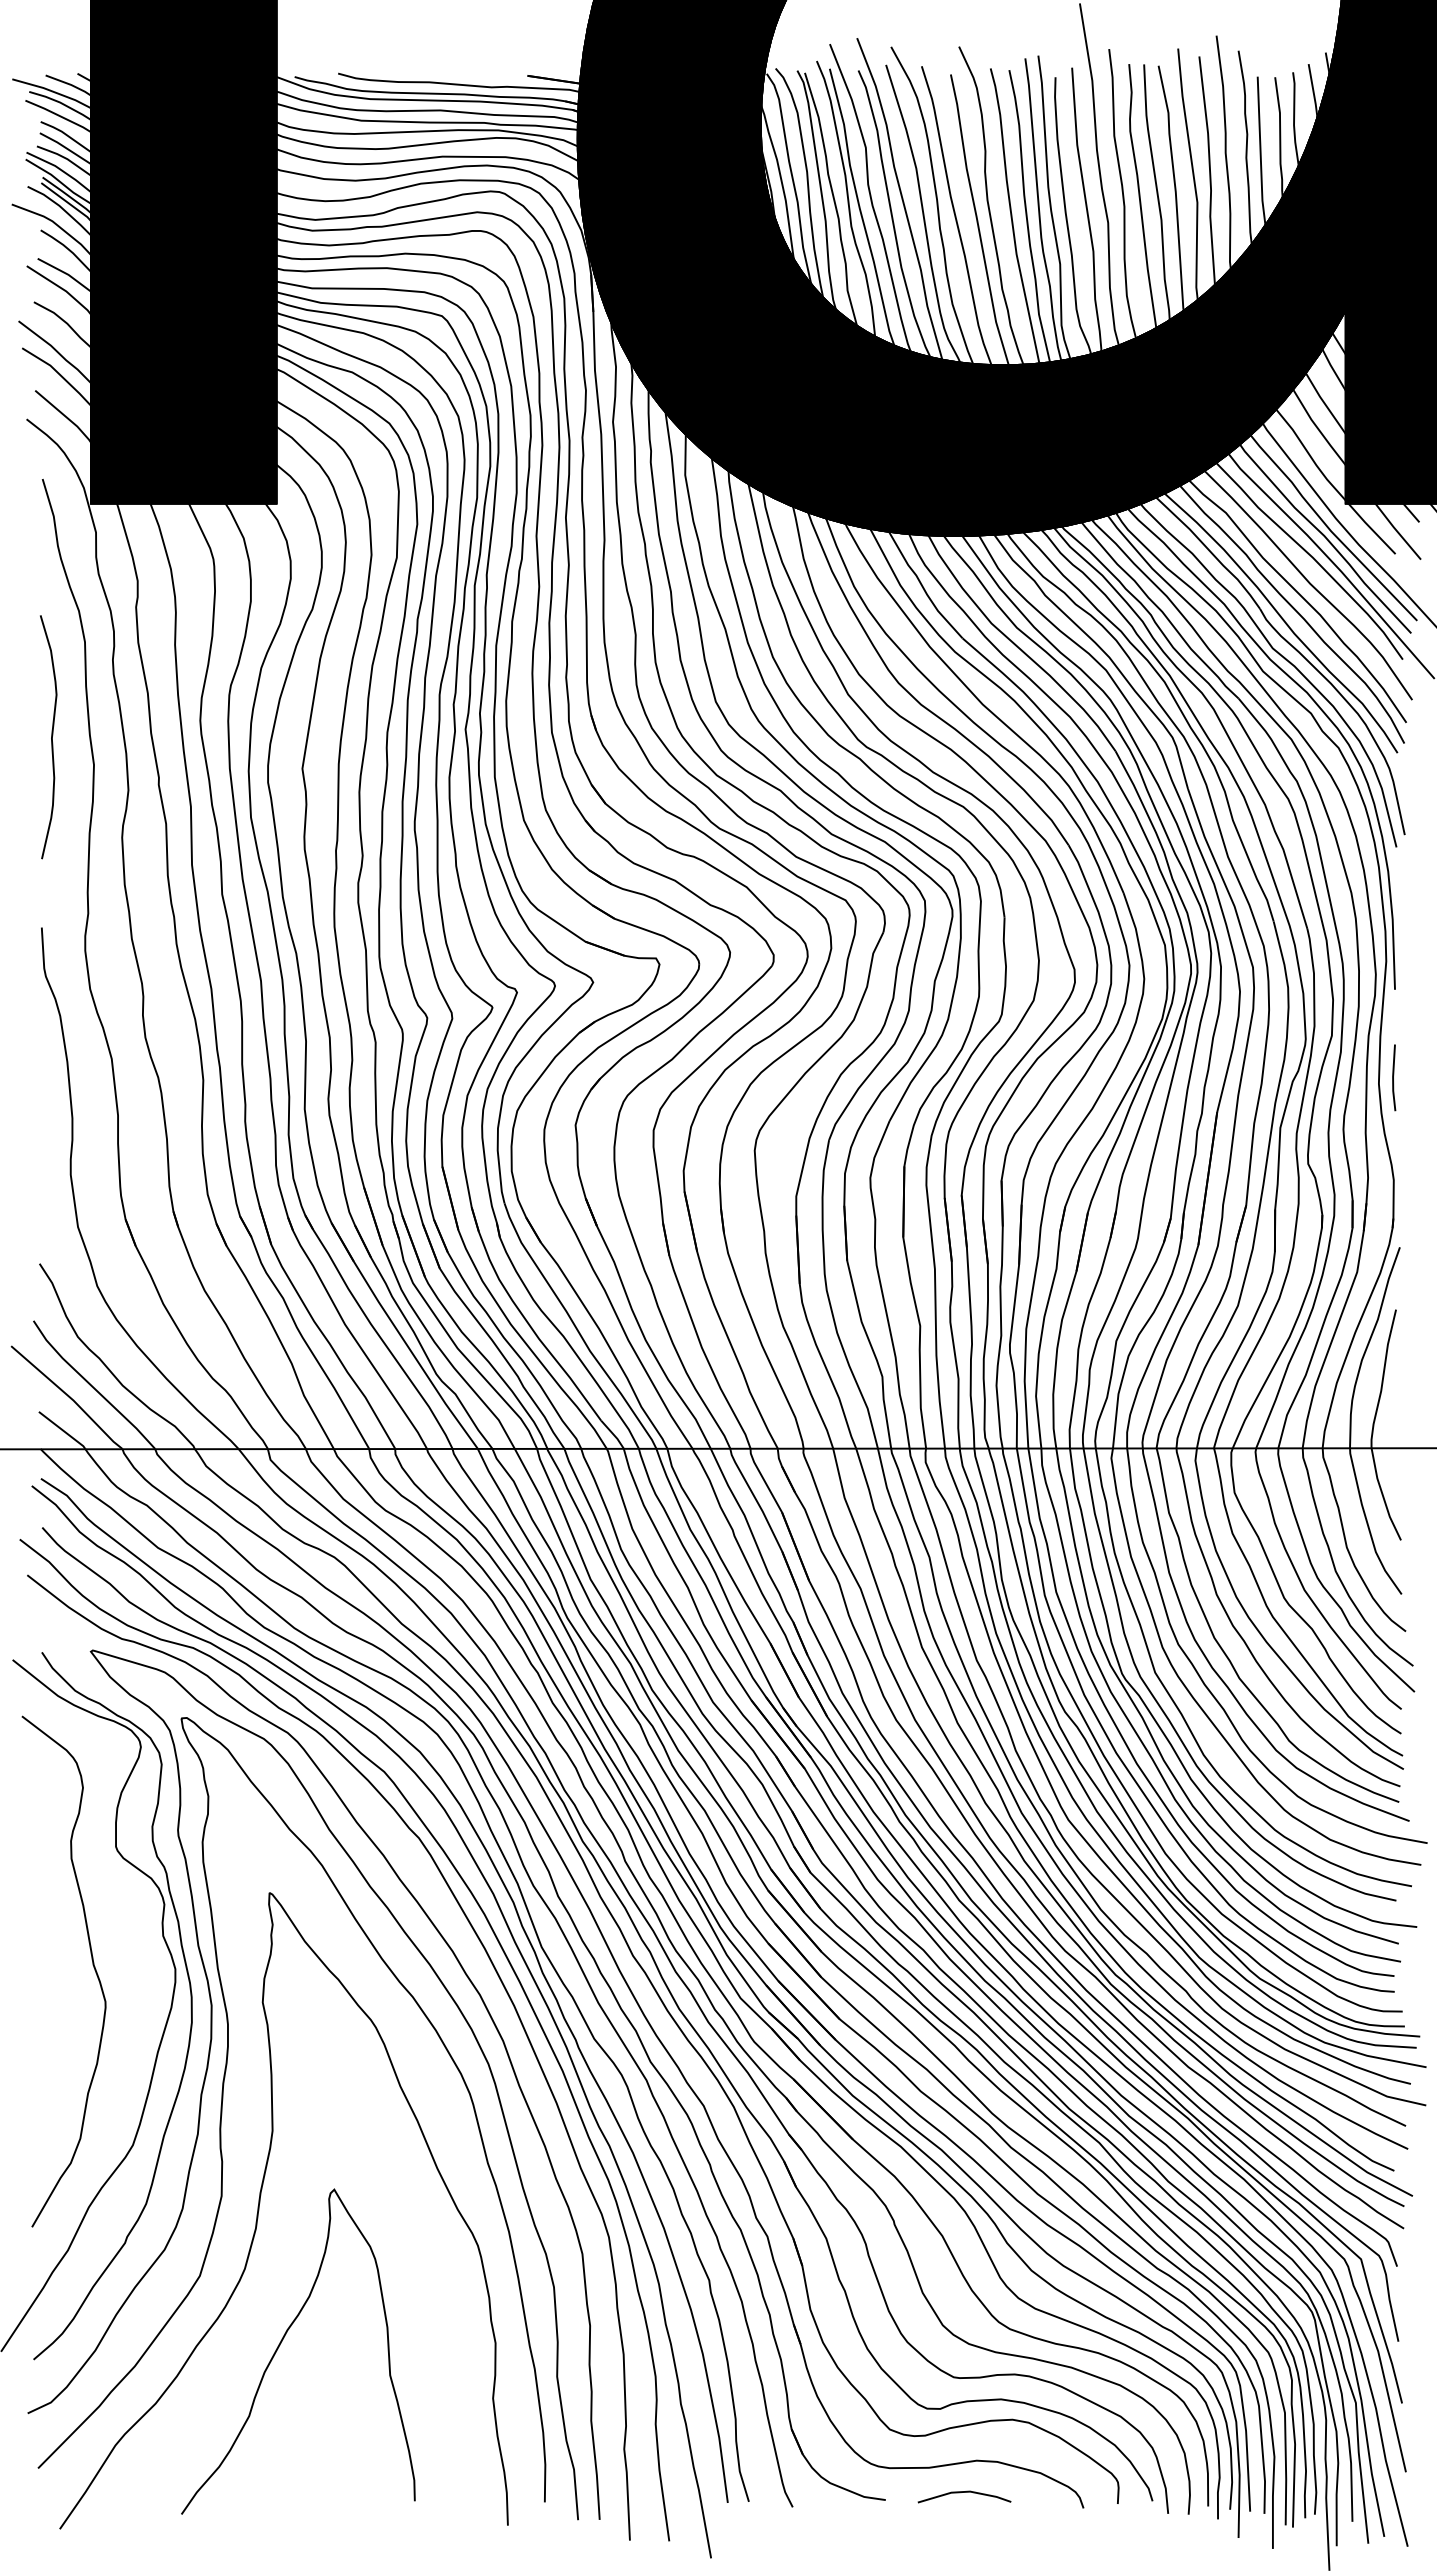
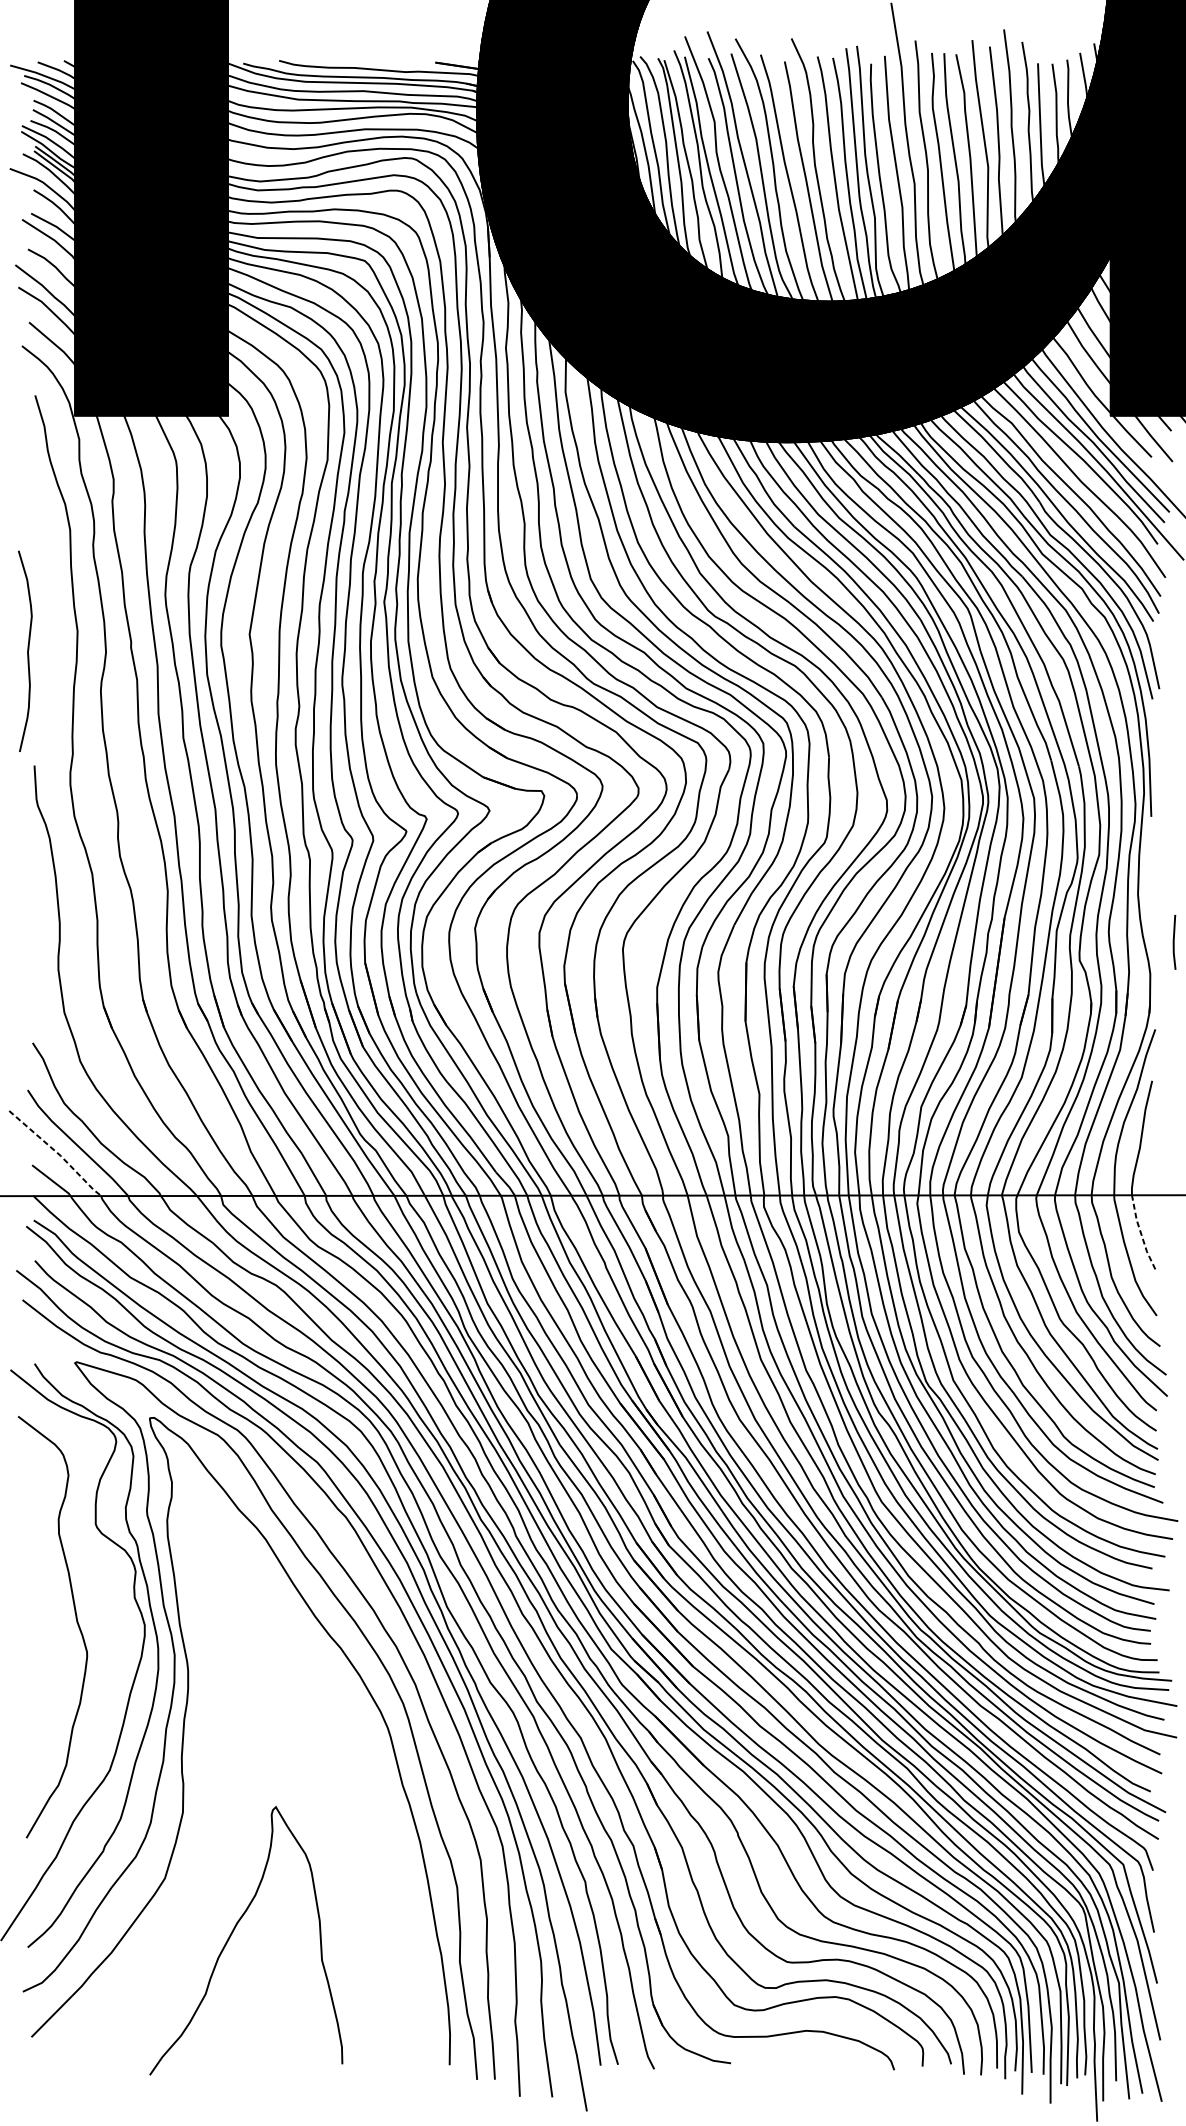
curve: (51, 737) -> (27, 651), moved
line: (1393, 1077) -> (1174, 942), moved
line: (69, 1397) -> (57, 1153), solid -> dashed
line: (1382, 1495) -> (1140, 1234), solid -> dashed
curve: (259, 2210) -> (214, 1824), removed
line: (964, 2492) -> (796, 2057), removed

